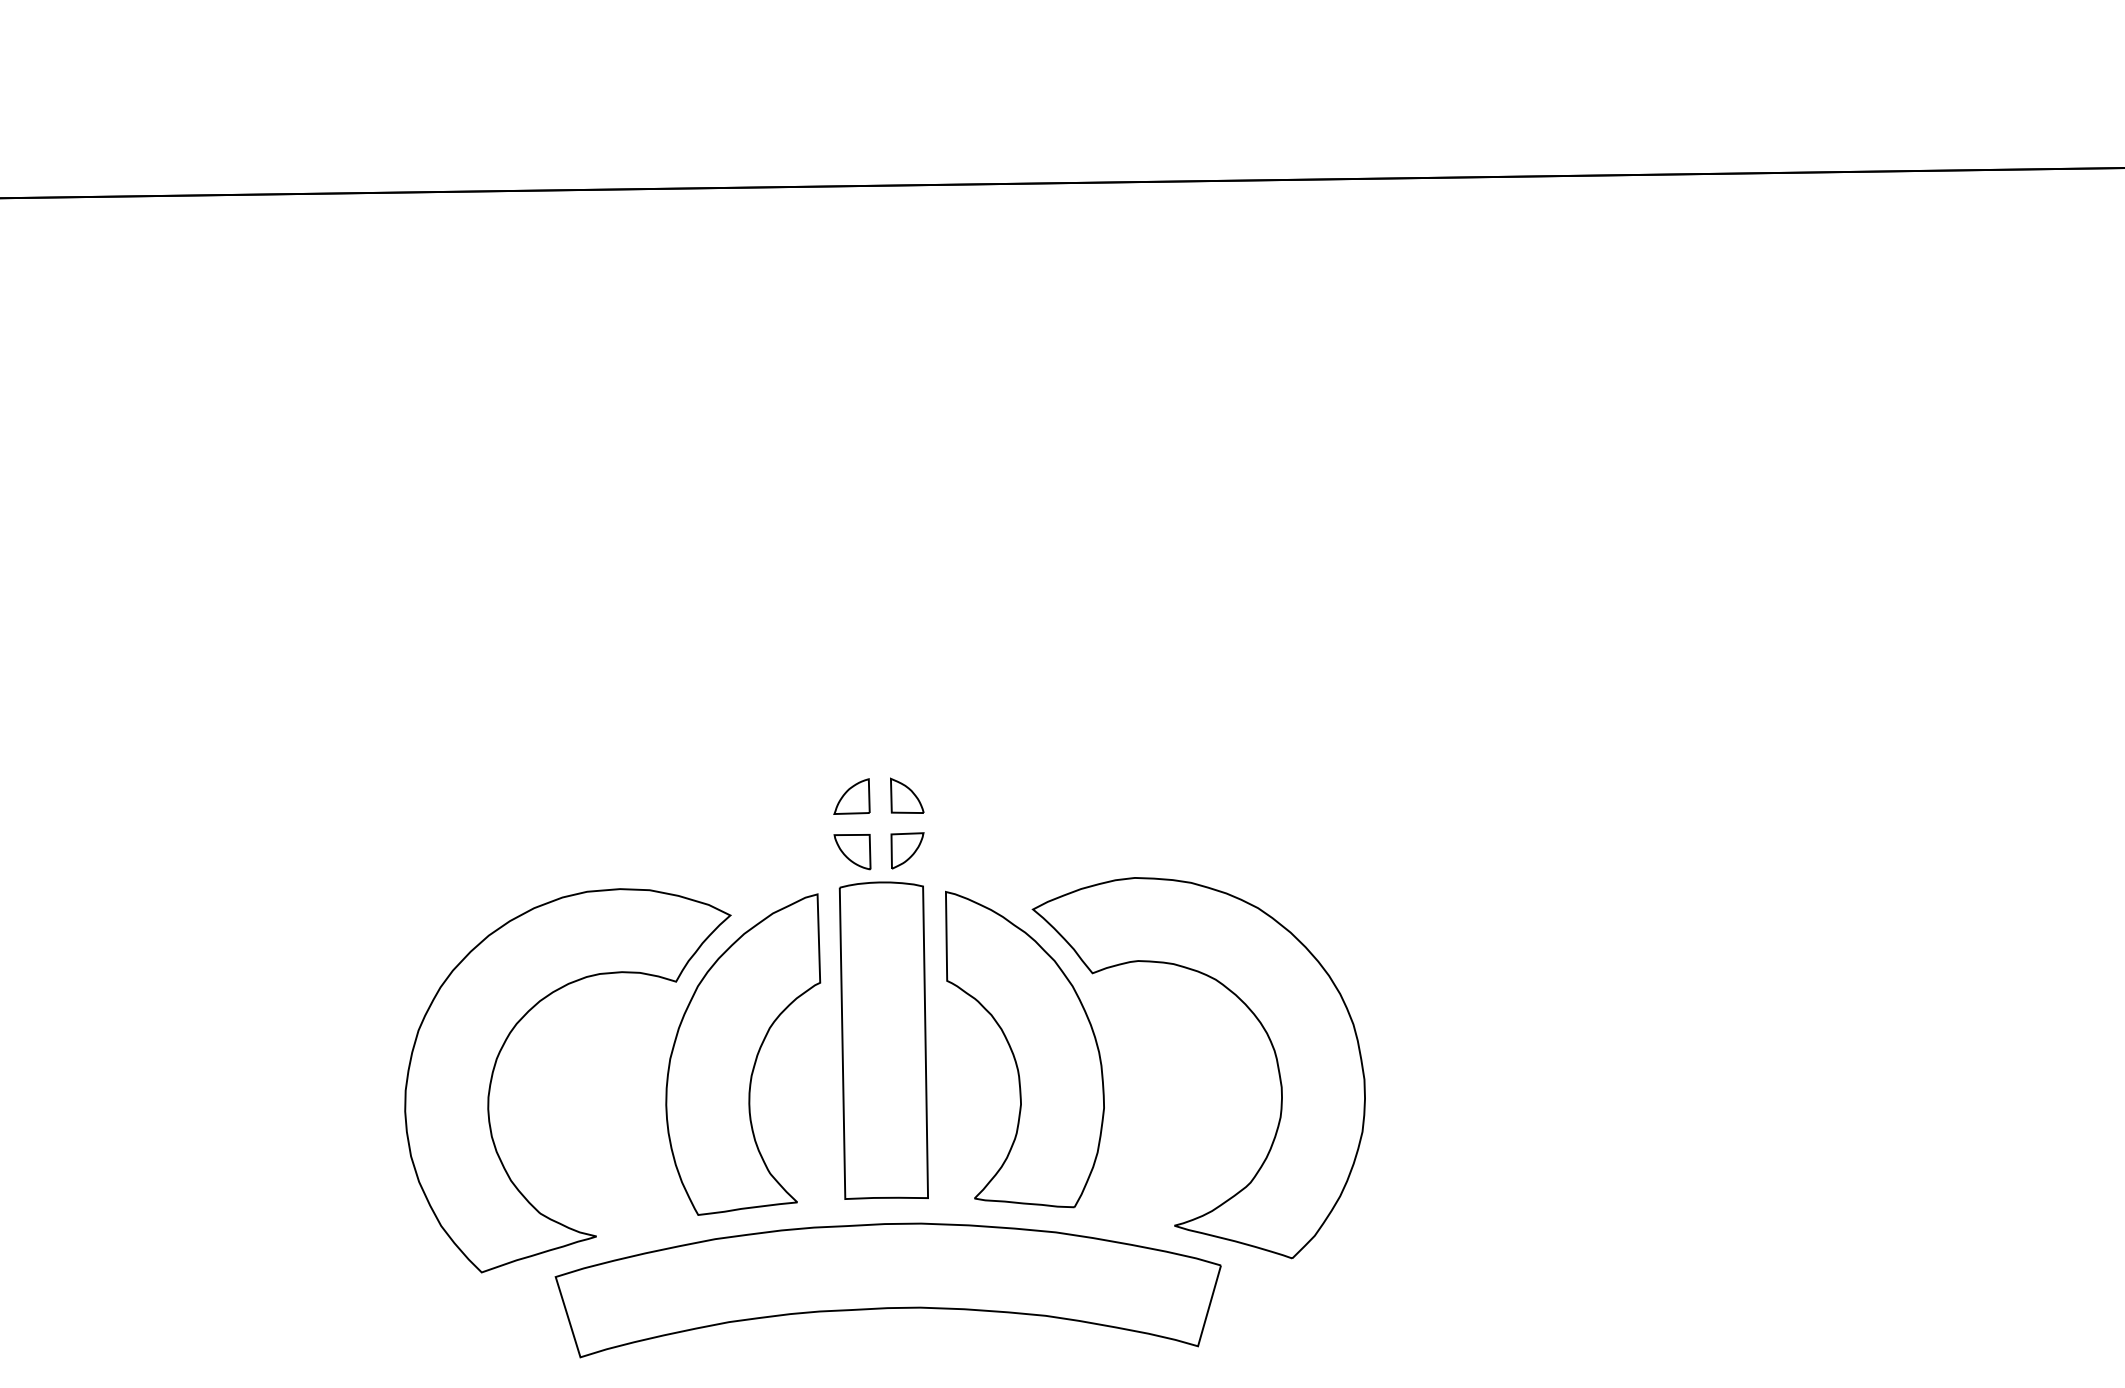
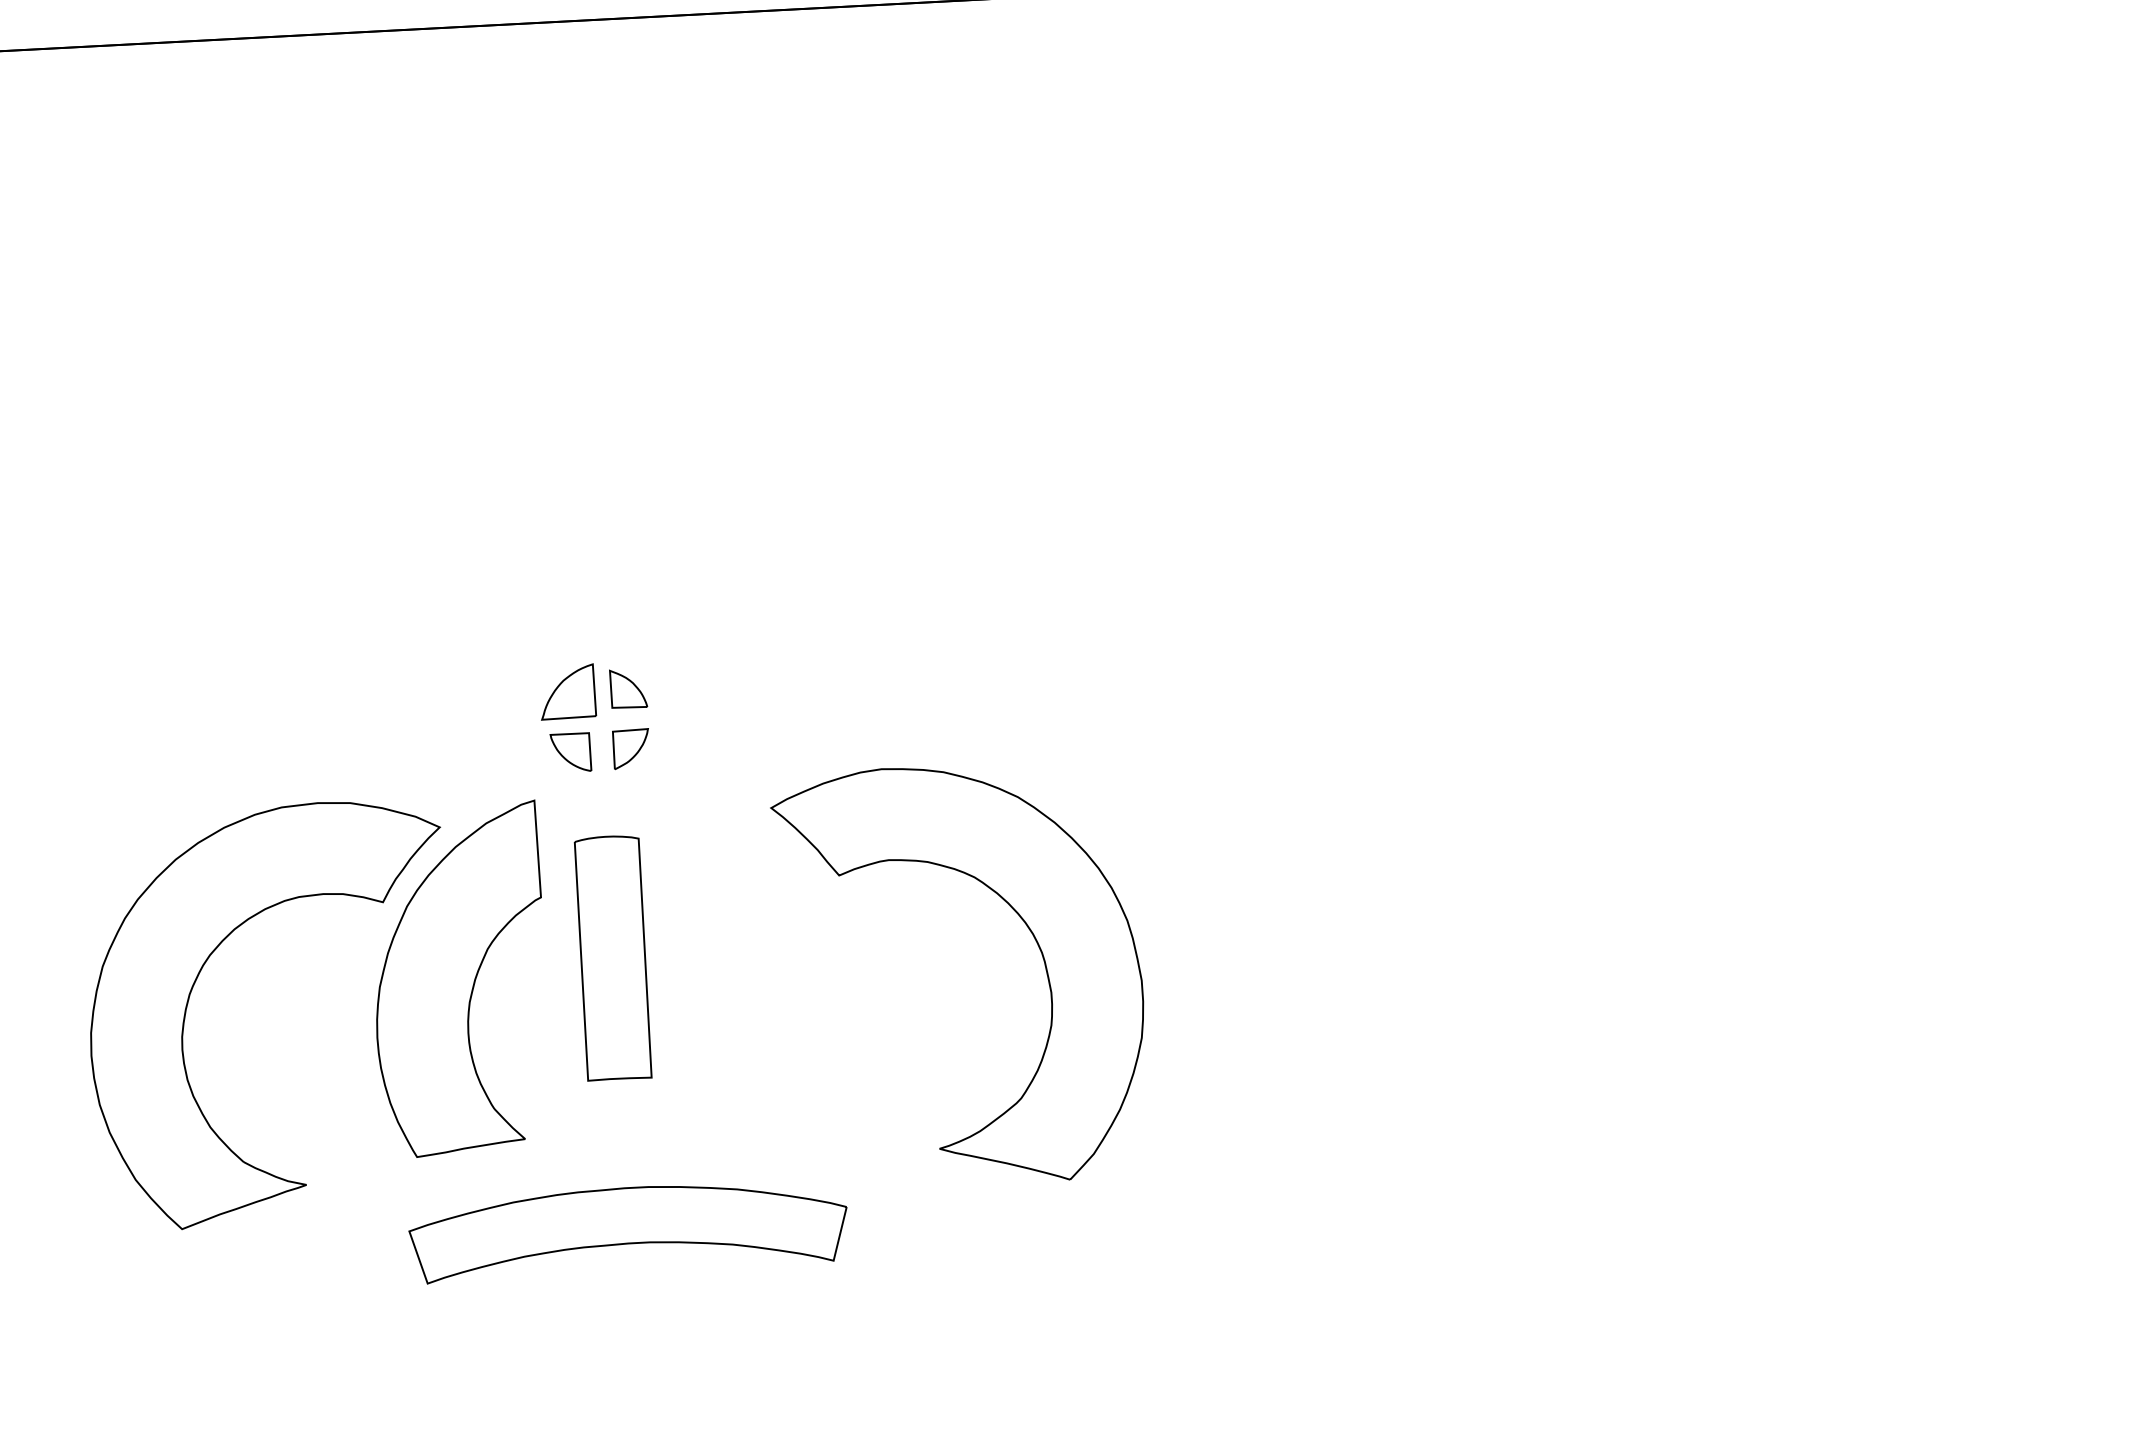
part: (851, 796) -> (567, 691), size x1.4
part: (883, 1040) -> (612, 957), size x0.7
part: (1024, 1049) -> (767, 961), removed
part: (887, 1290) -> (627, 1231), size x0.6

